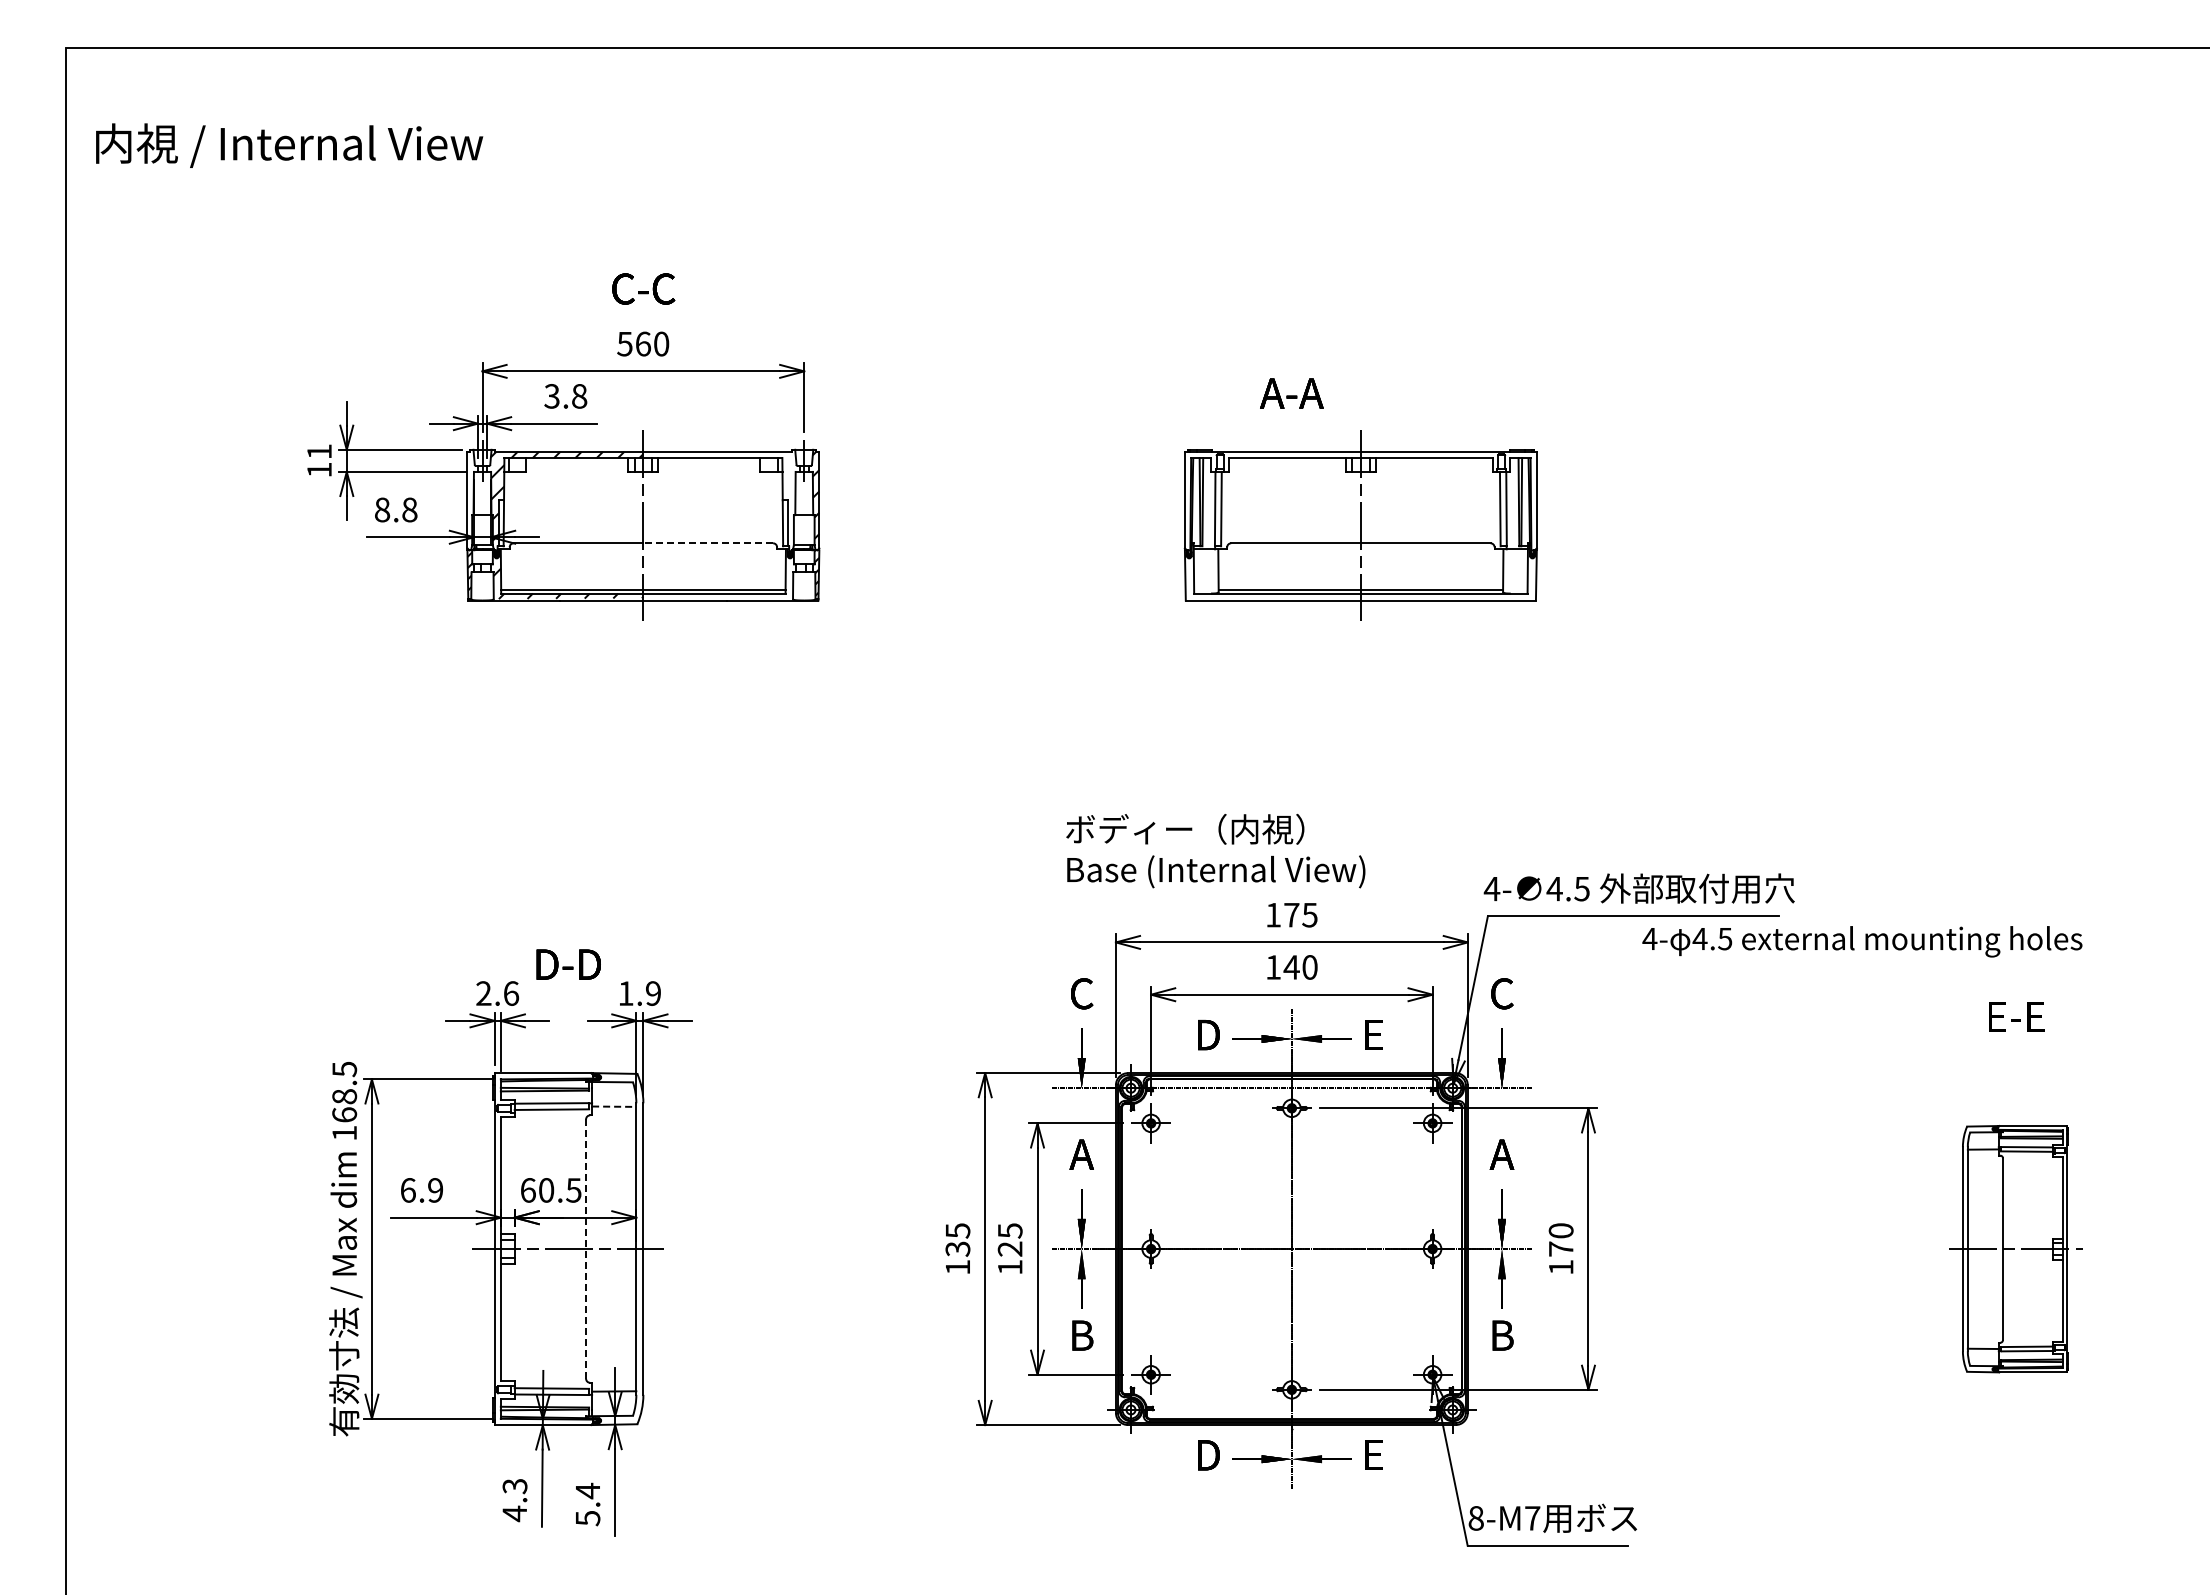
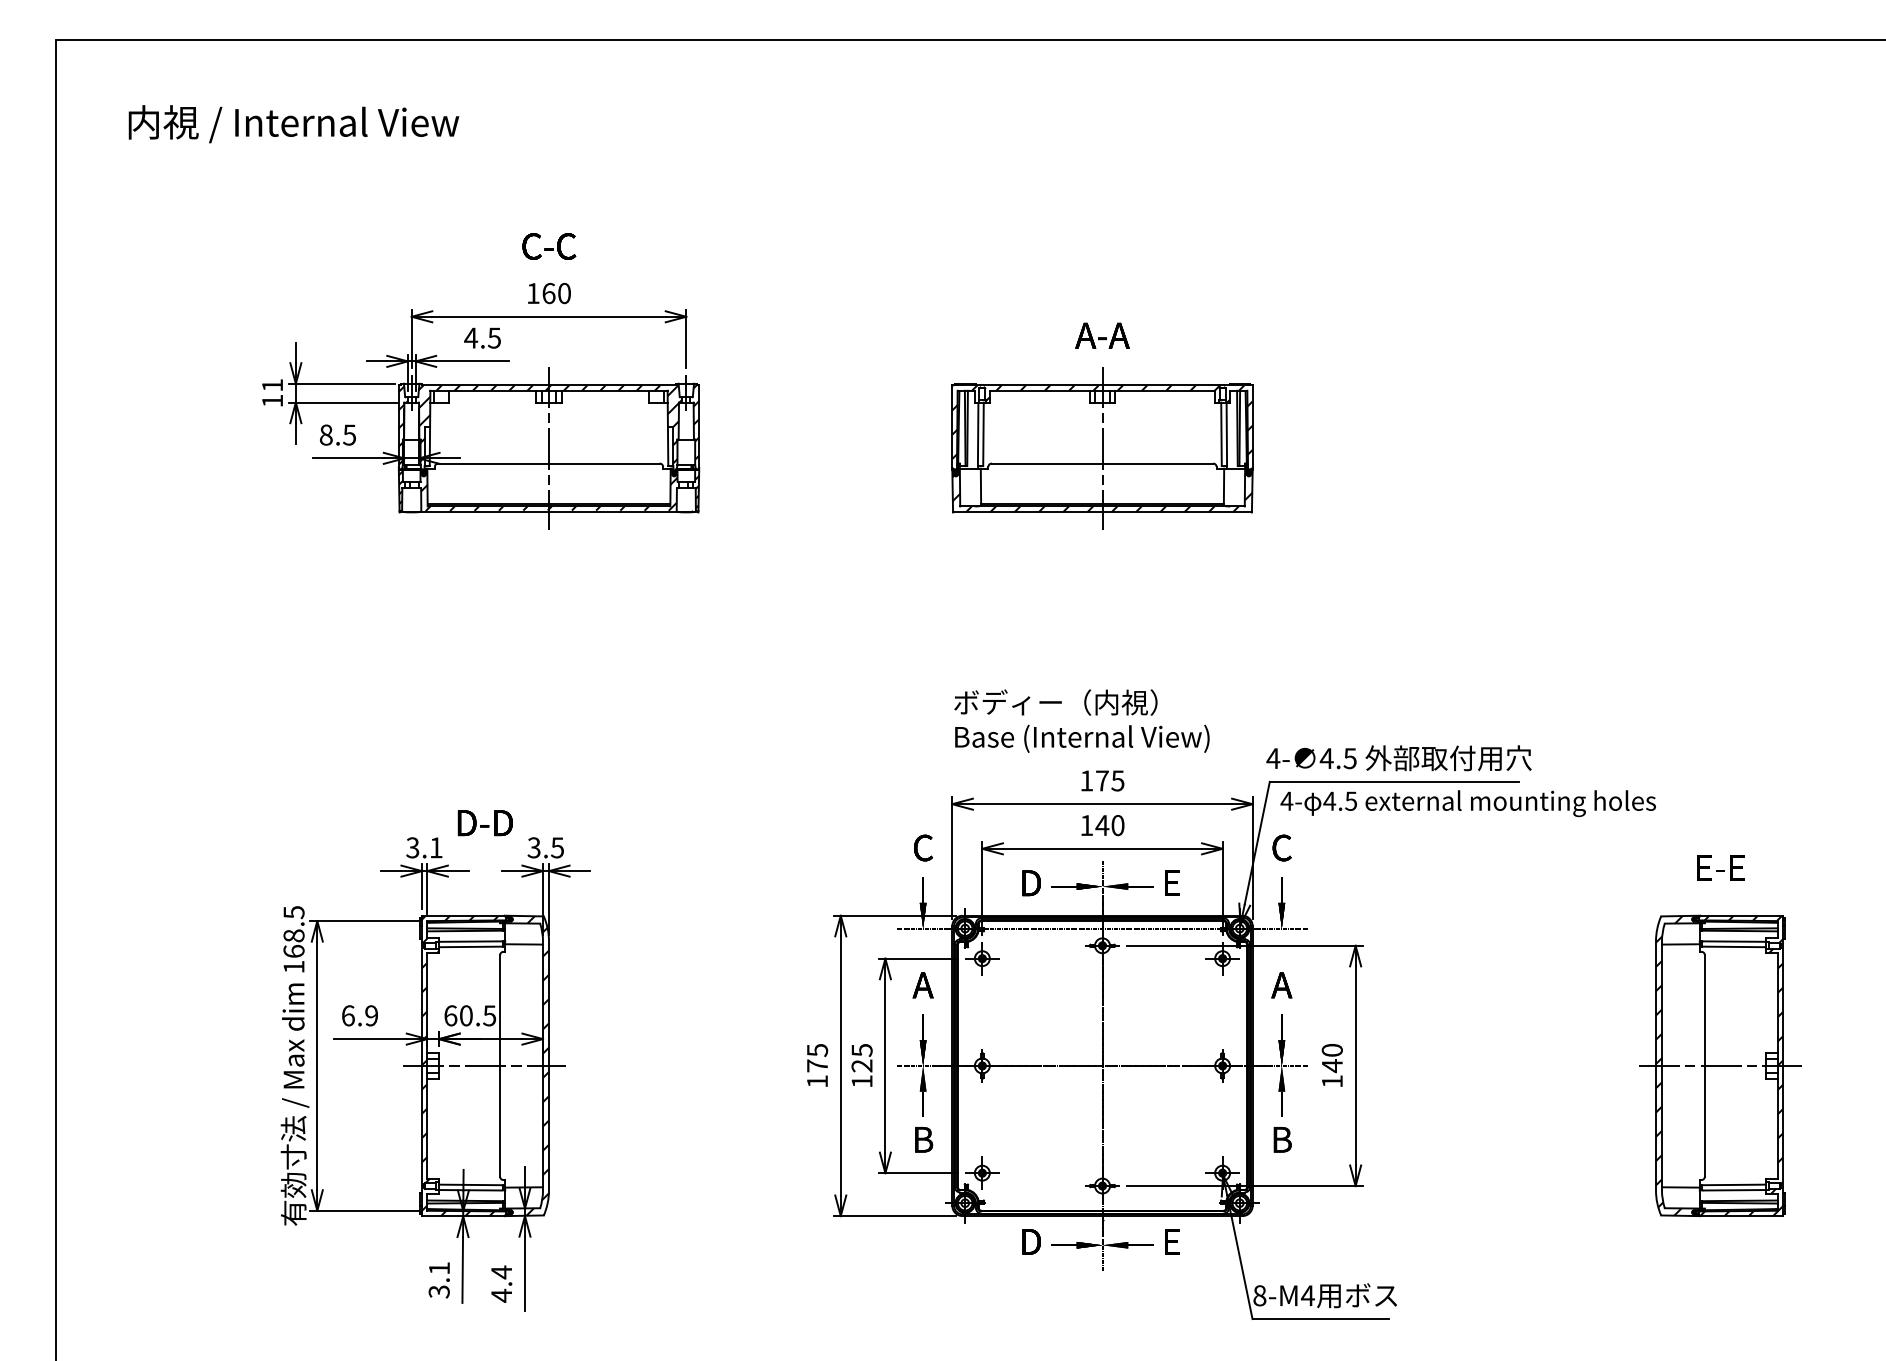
text: (289, 145) -> (293, 124), moved
text: (624, 344) -> (532, 293), 560 -> 160
text: (565, 396) -> (482, 338), 3.8 -> 4.5
hatch: (721, 497) -> (615, 424), added
hatch: (472, 498) -> (403, 425), added
text: (409, 509) -> (349, 434), 8.8 -> 8.5
part: (1360, 525) -> (1102, 448), moved
line: (708, 543) -> (604, 463), dashed -> solid
hatch: (727, 580) -> (620, 495), added
text: (1215, 850) -> (1081, 720), moved
text: (1862, 941) -> (1468, 803), moved
text: (497, 993) -> (424, 847), 2.6 -> 3.1
text: (639, 993) -> (545, 847), 1.9 -> 3.5
line: (614, 1106) -> (524, 944), dashed -> solid
hatch: (616, 1248) -> (526, 1065), added
text: (957, 1248) -> (817, 1065), 135 -> 175
hatch: (539, 1249) -> (460, 1066), added
line: (586, 1249) -> (500, 1066), dashed -> solid
text: (1561, 1249) -> (1332, 1066), 170 -> 140
part: (2015, 1249) -> (1720, 1066), size x1.43
text: (514, 1500) -> (439, 1280), 4.3 -> 3.1
text: (588, 1518) -> (502, 1295), 5.4 -> 4.4
text: (1532, 1518) -> (1307, 1295), 8-M7 -> 8-M4

